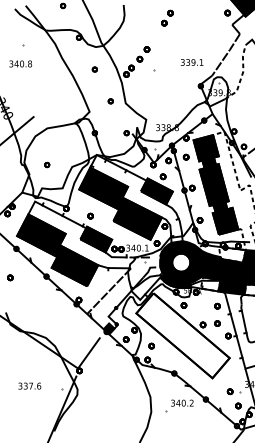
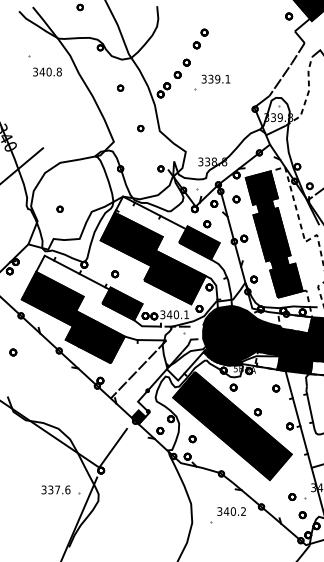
part: (167, 17) -> (200, 38), moved
text: (191, 61) -> (215, 78), moved
text: (20, 63) -> (47, 71), moved
fill: (180, 262) -> (229, 332), added
part: (217, 323) -> (276, 410), removed
fill: (183, 335) -> (232, 425), added
text: (29, 385) -> (55, 489), moved

